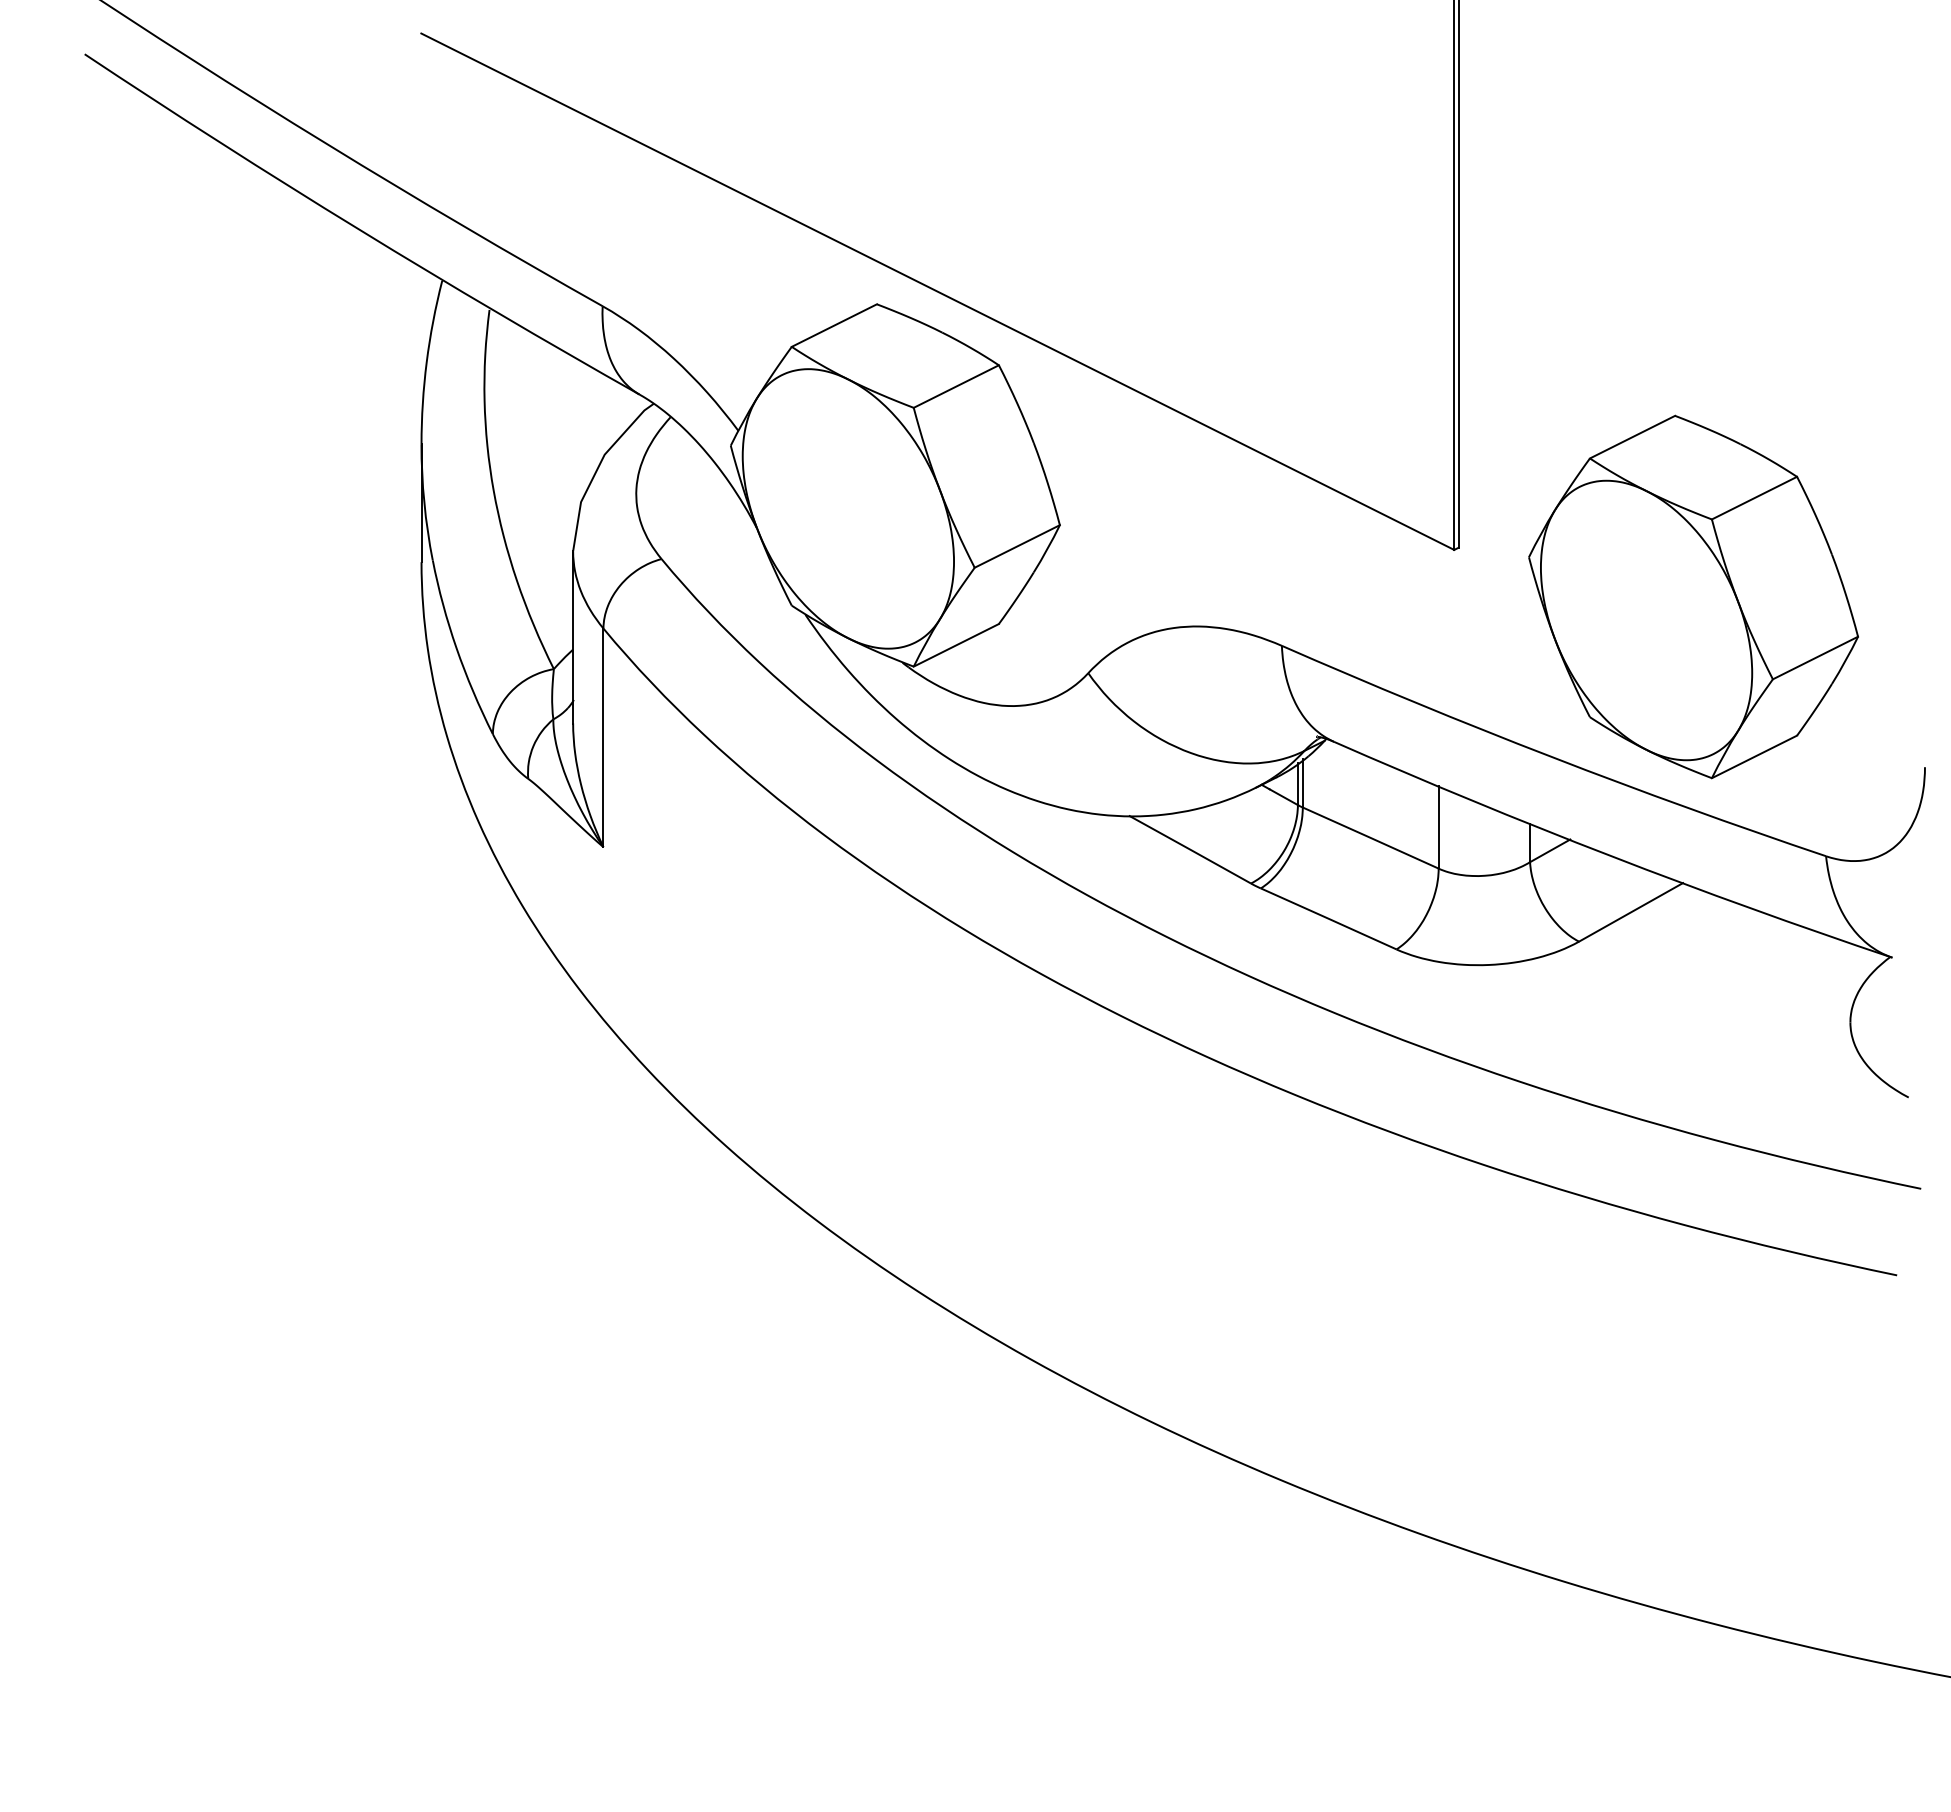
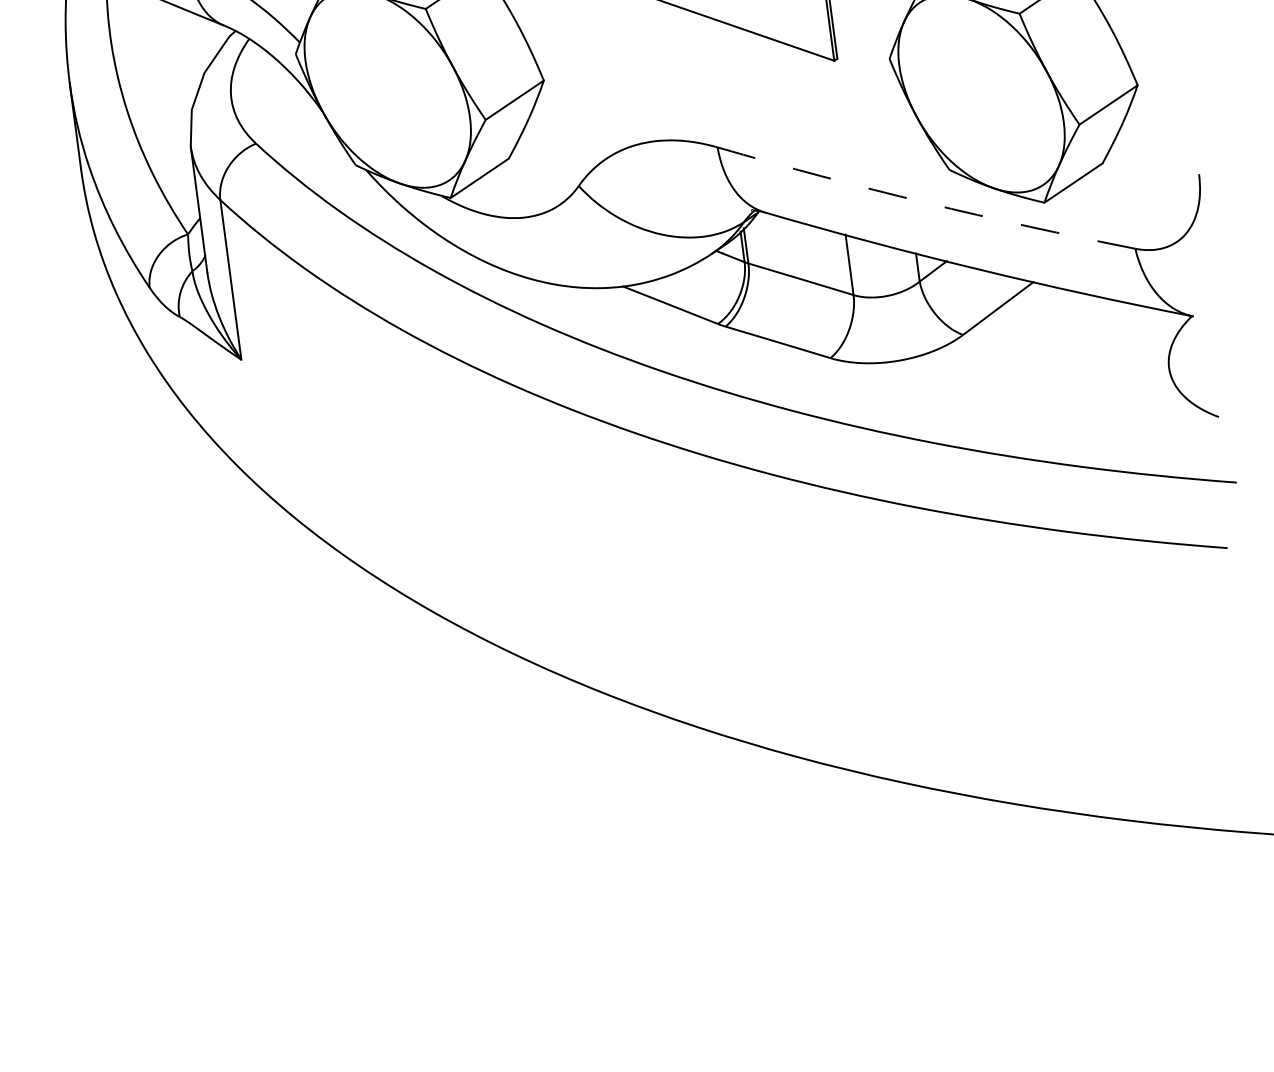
arc: (1551, 757) -> (925, 203), solid -> dashed

